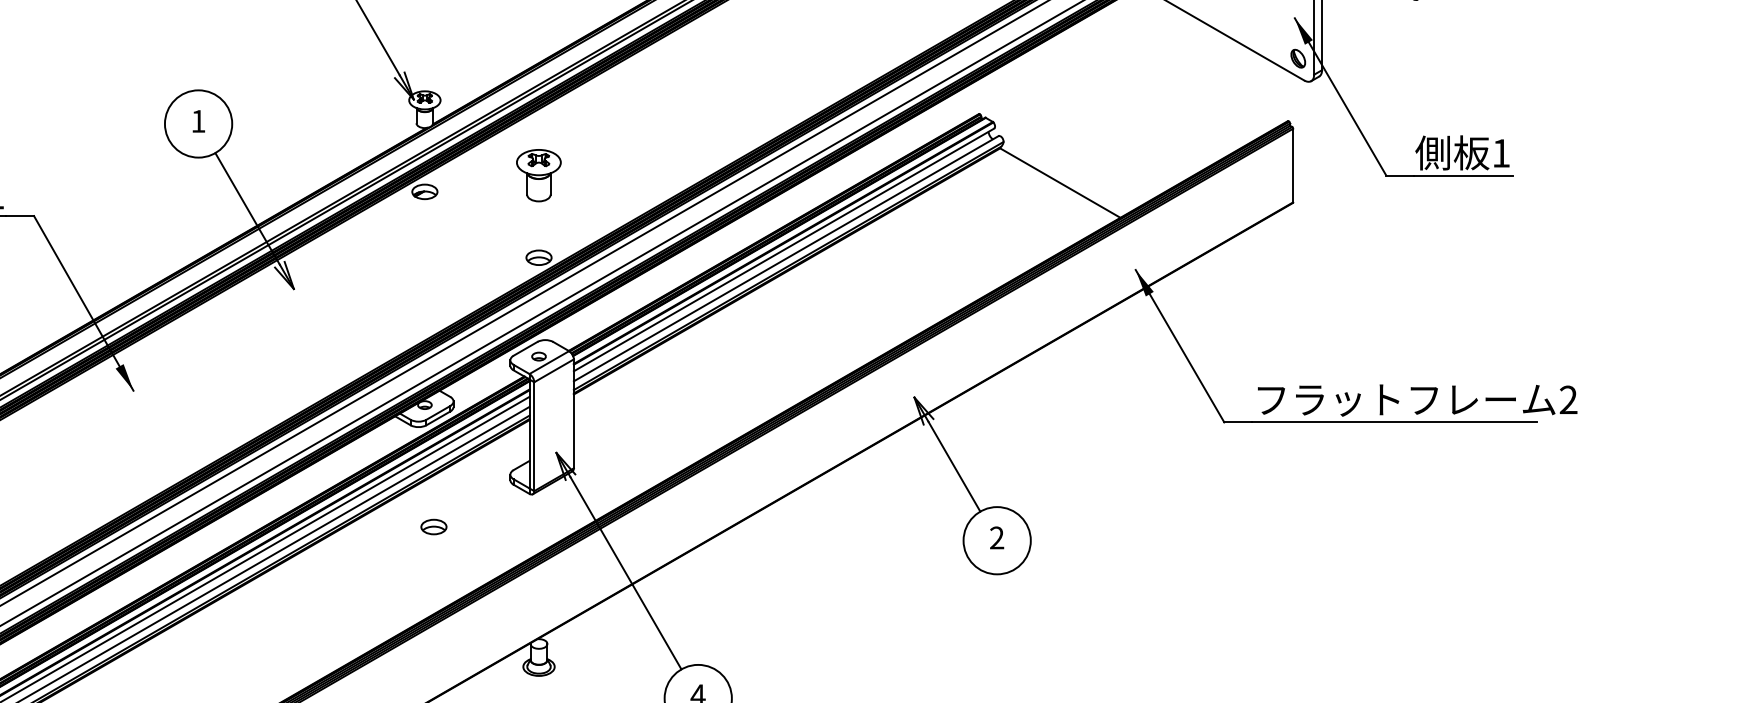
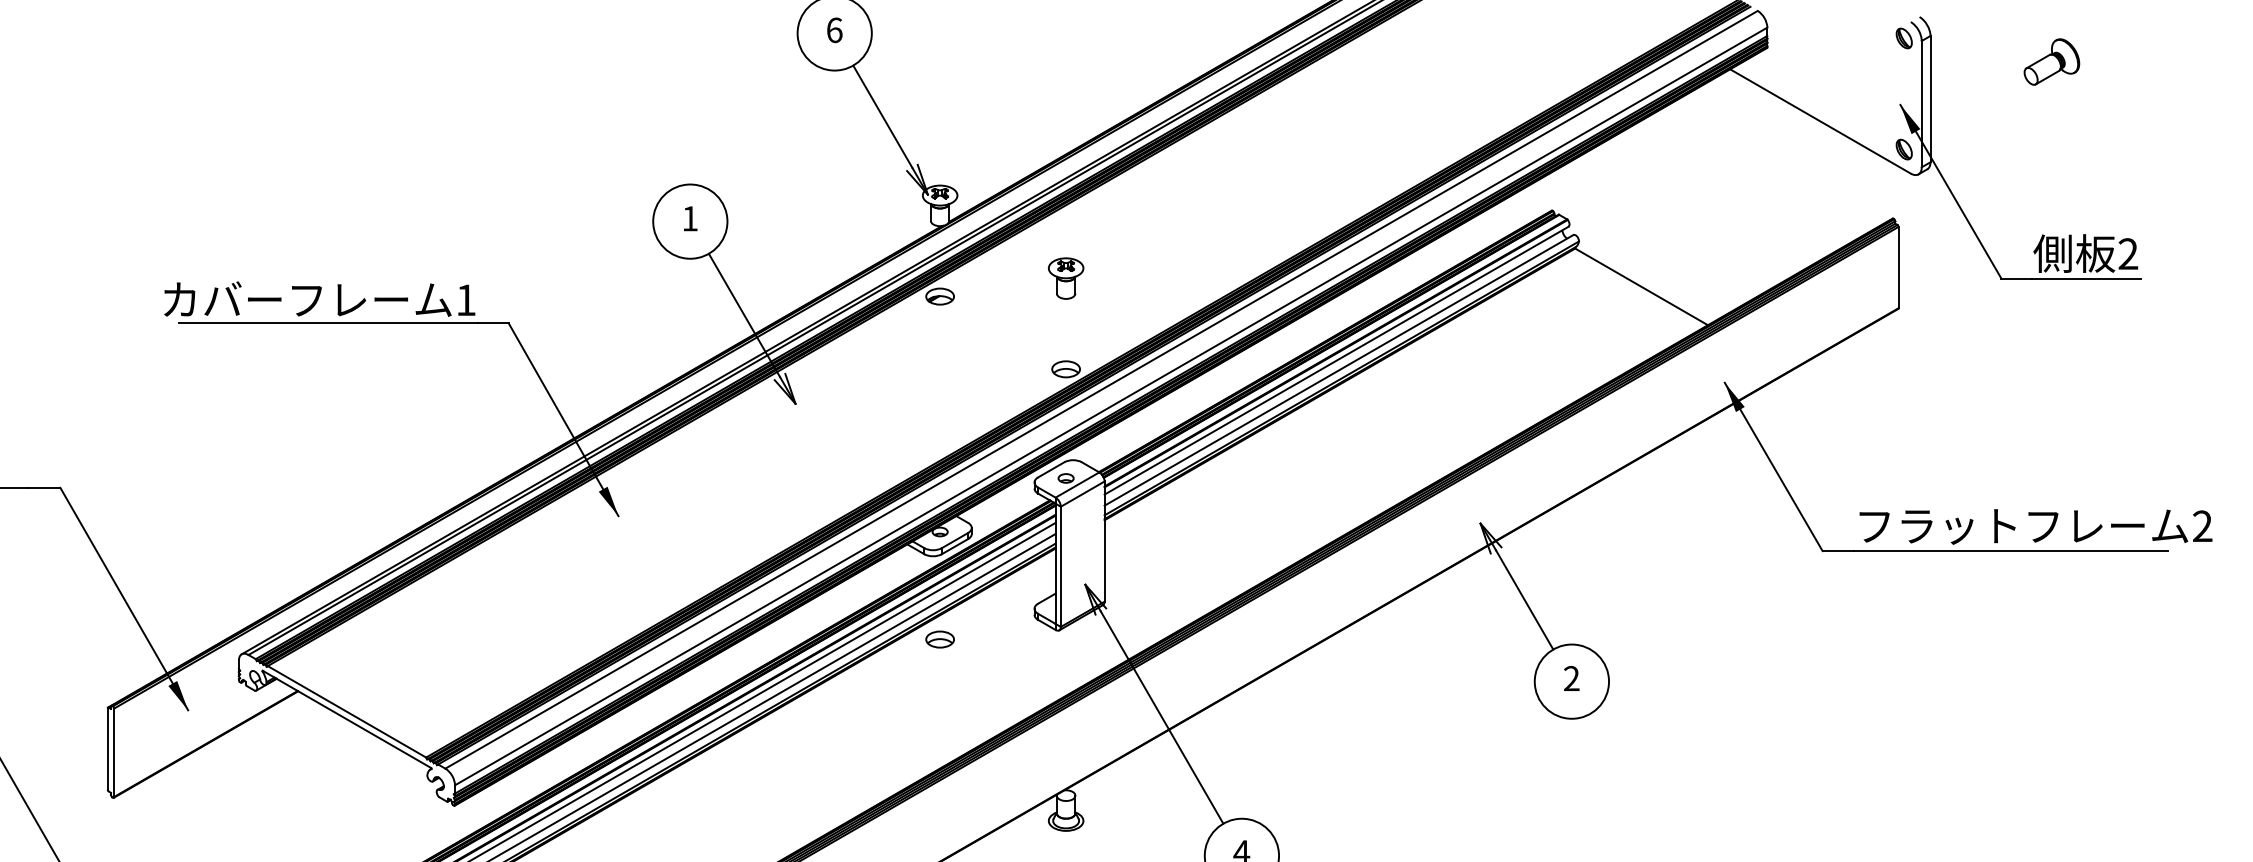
text: (1501, 152) -> (2128, 253), 1 -> 2
part: (539, 175) -> (1066, 278), size x0.71
part: (433, 526) -> (939, 639), moved

